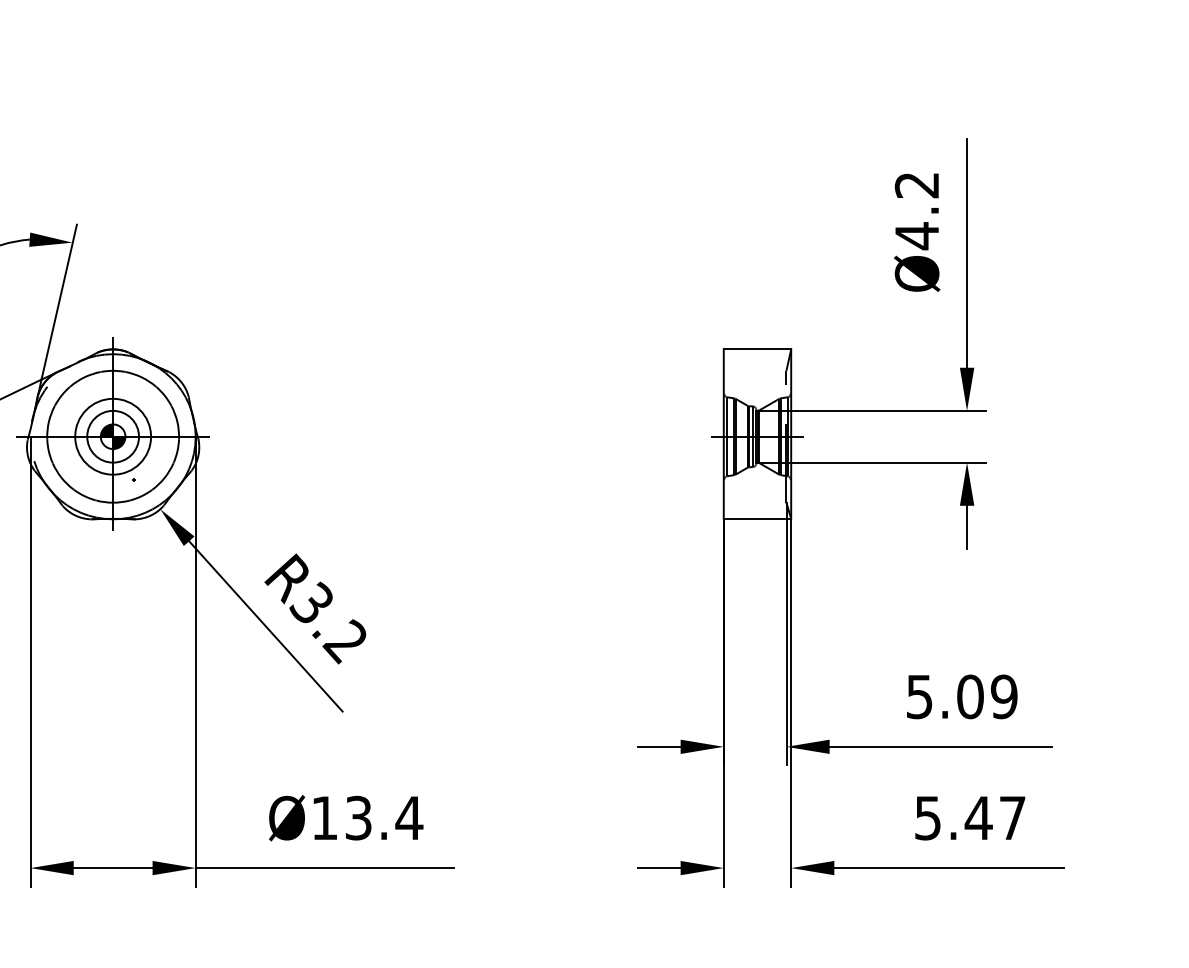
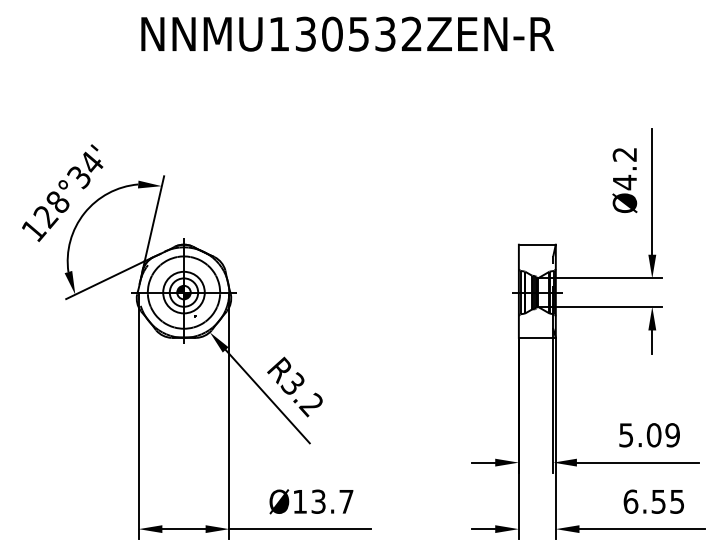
text: (409, 817) -> (346, 501), Ø13.4 -> Ø13.7
text: (969, 817) -> (653, 501), 5.47 -> 6.55

